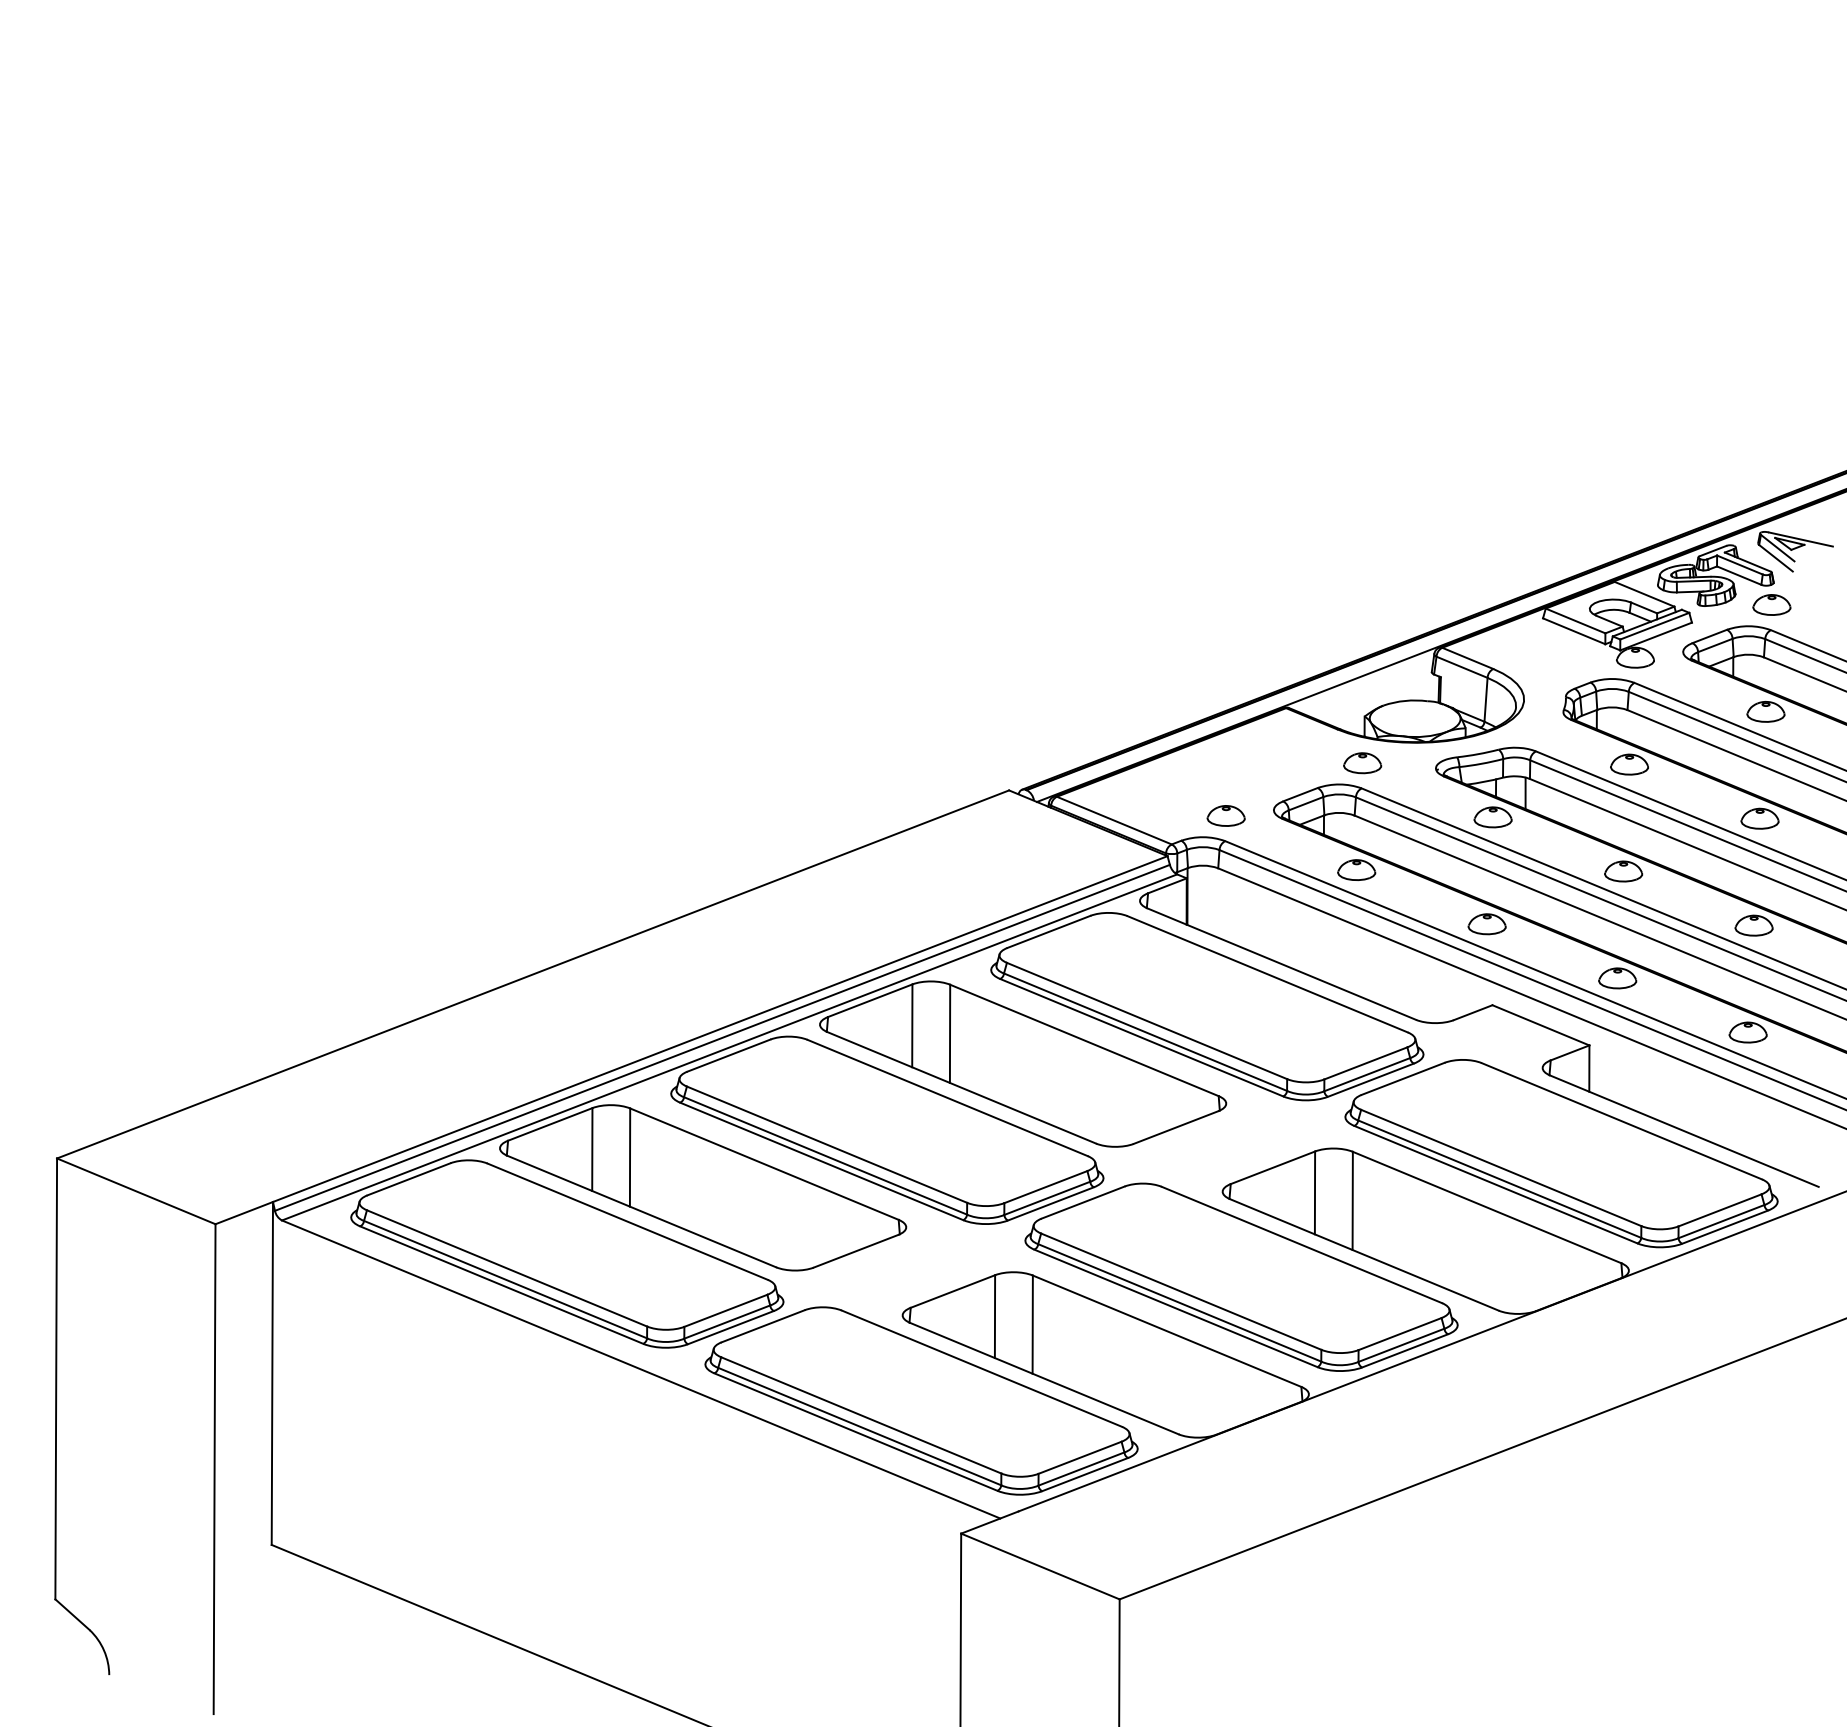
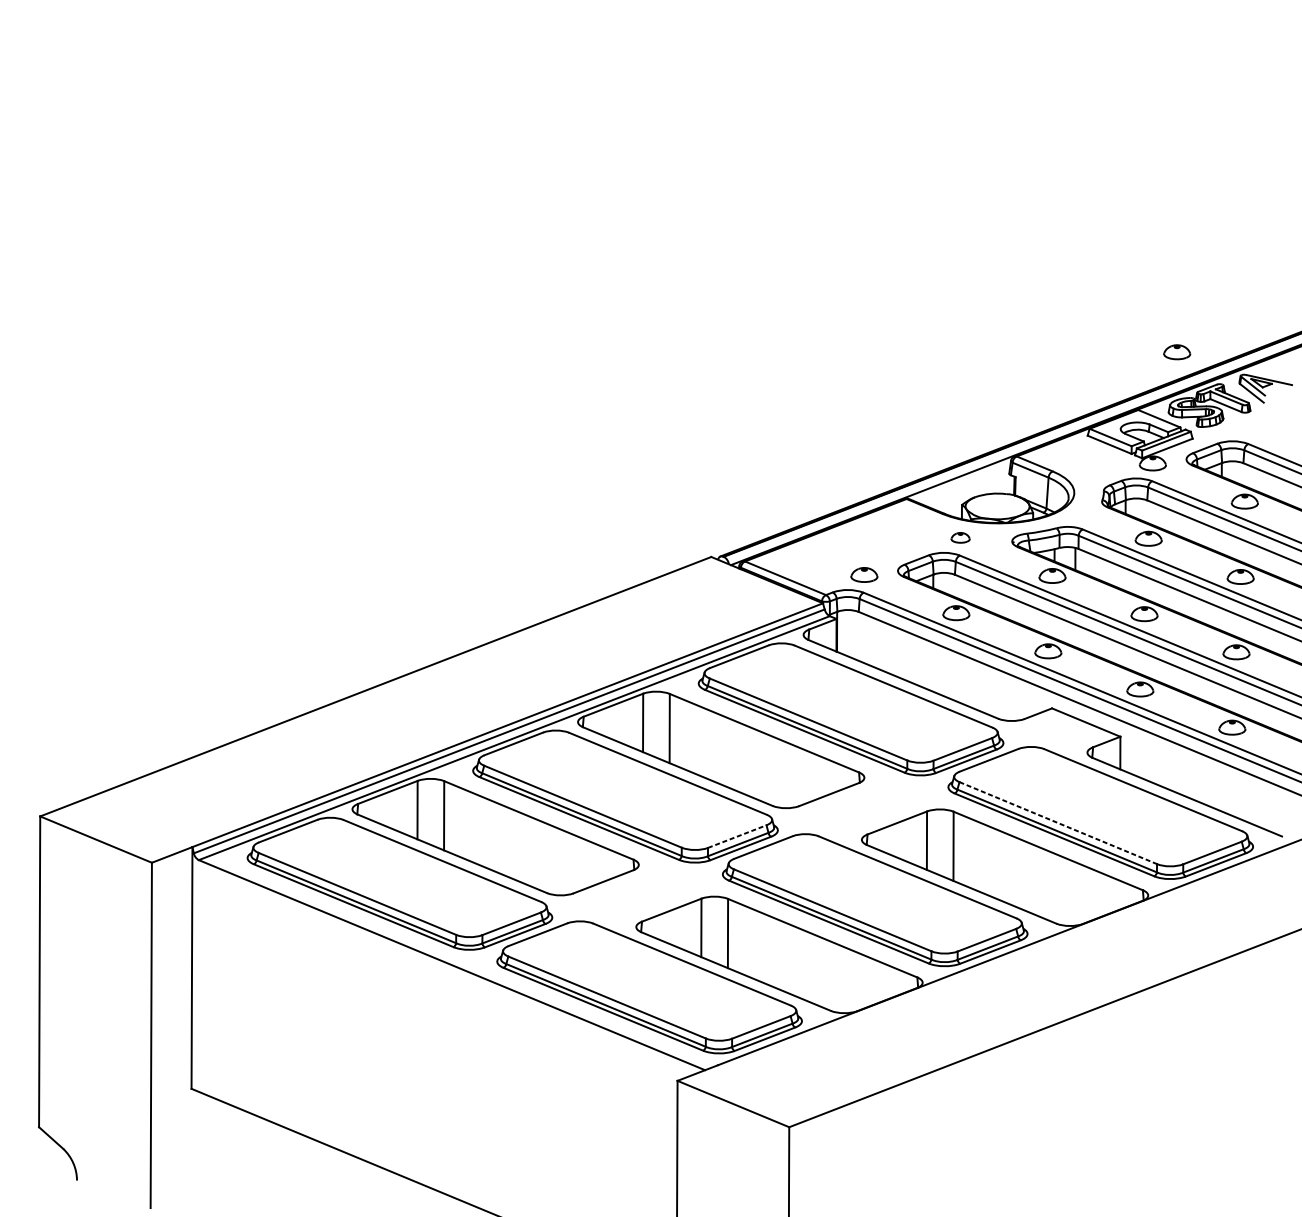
part: (1771, 604) -> (1176, 351), moved
part: (1362, 763) -> (960, 538), size x0.7
line: (1501, 1167) -> (1058, 822), solid -> dashed
line: (1046, 1186) -> (737, 836), solid -> dashed

